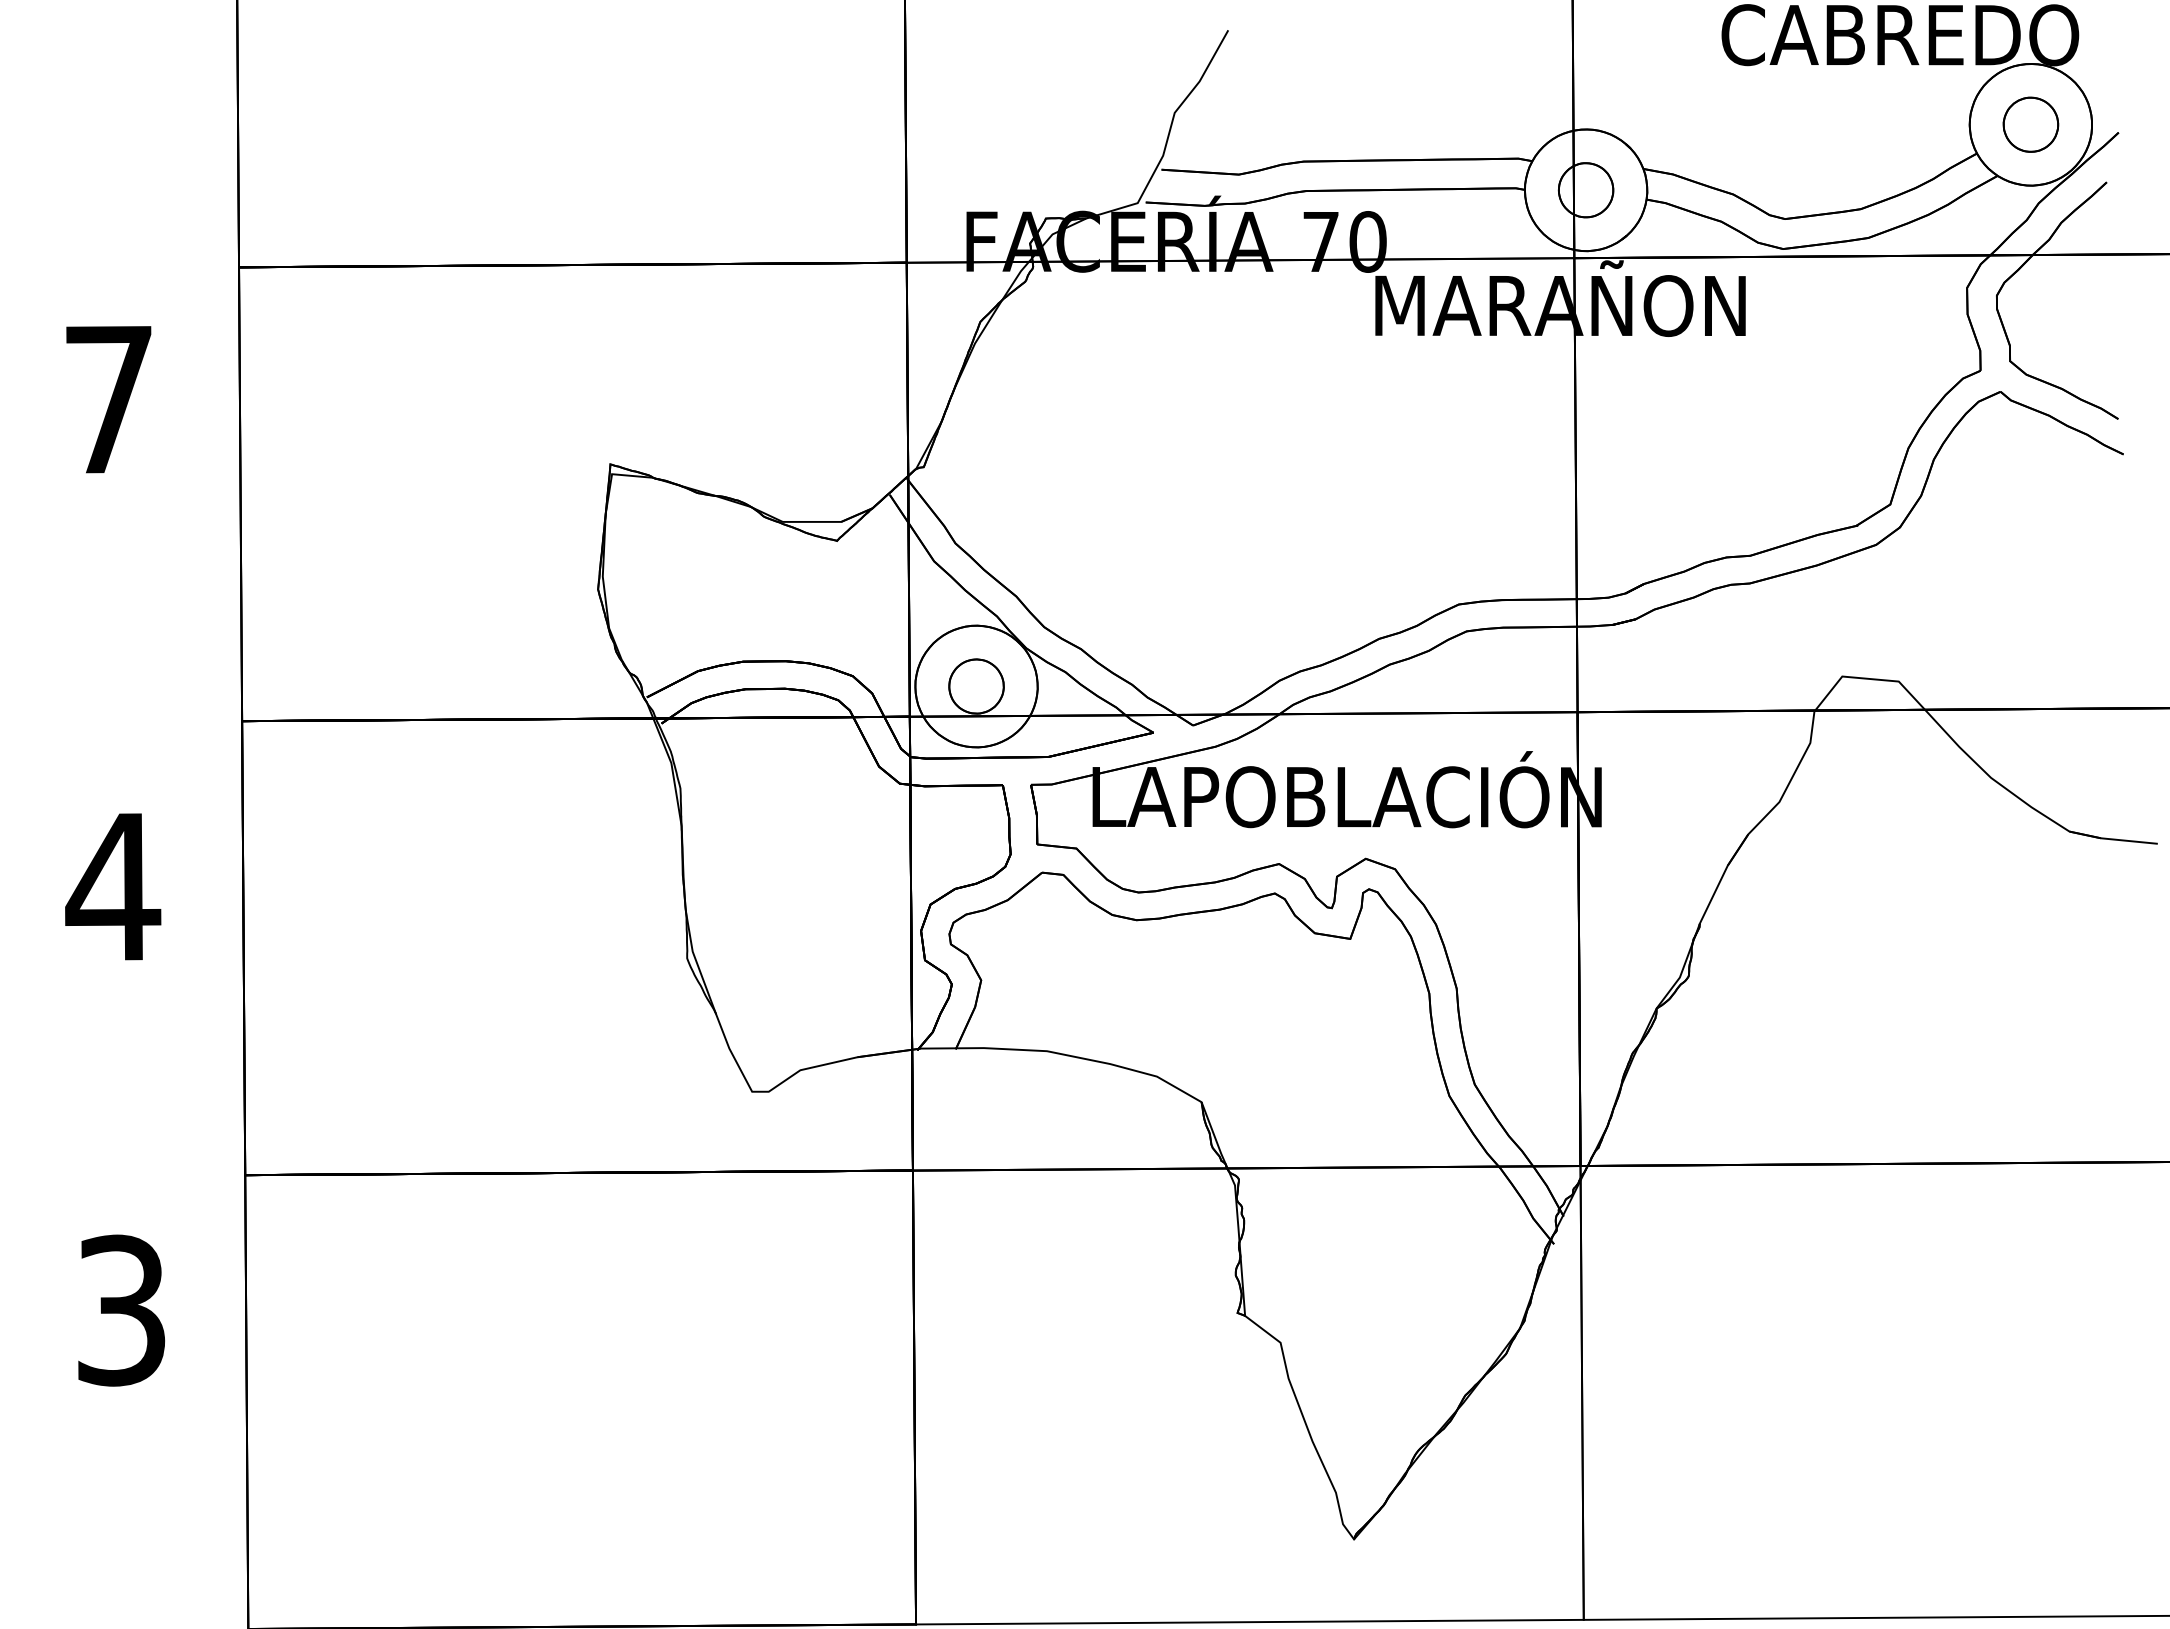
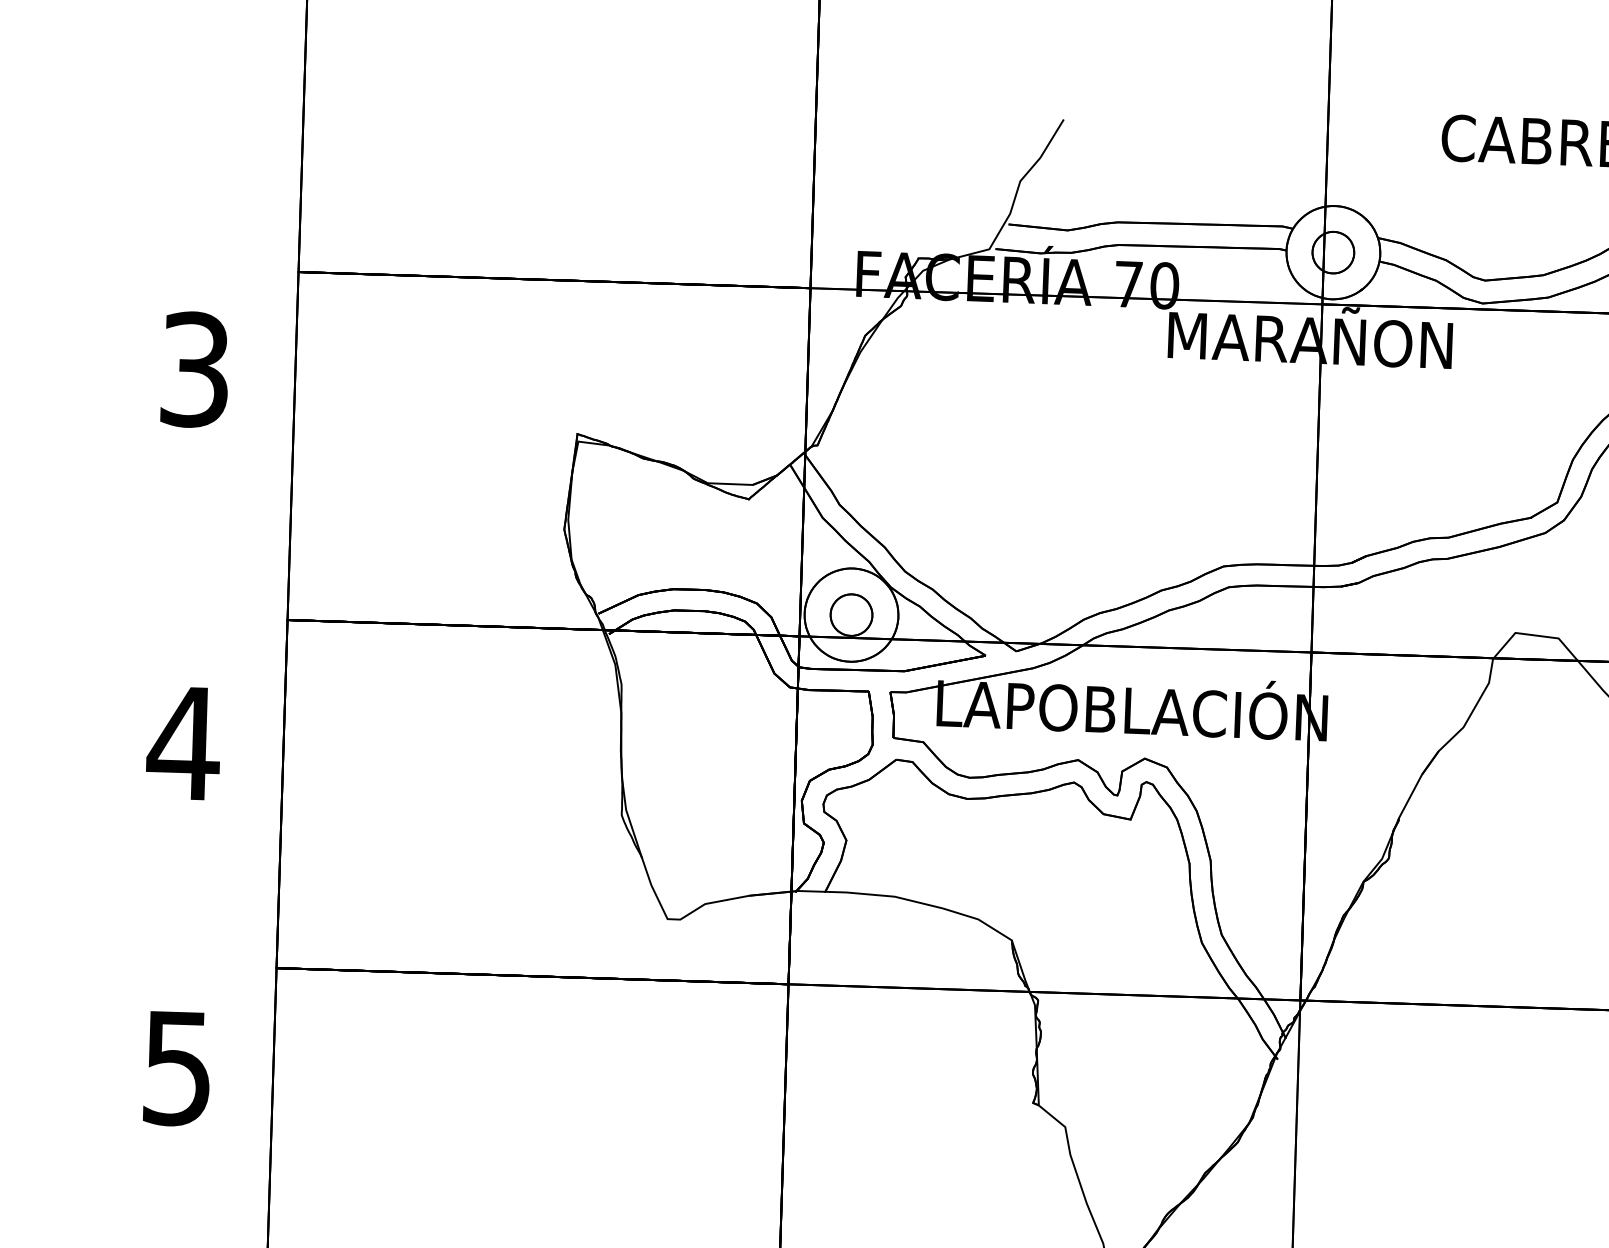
text: (109, 399) -> (195, 369), 7 -> 3
text: (121, 1310) -> (177, 1068), 3 -> 5

